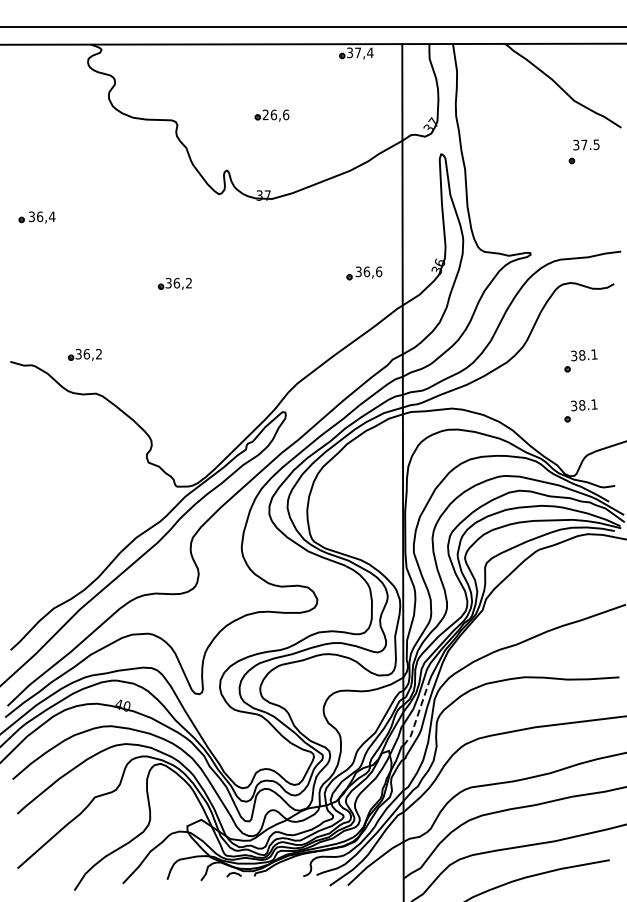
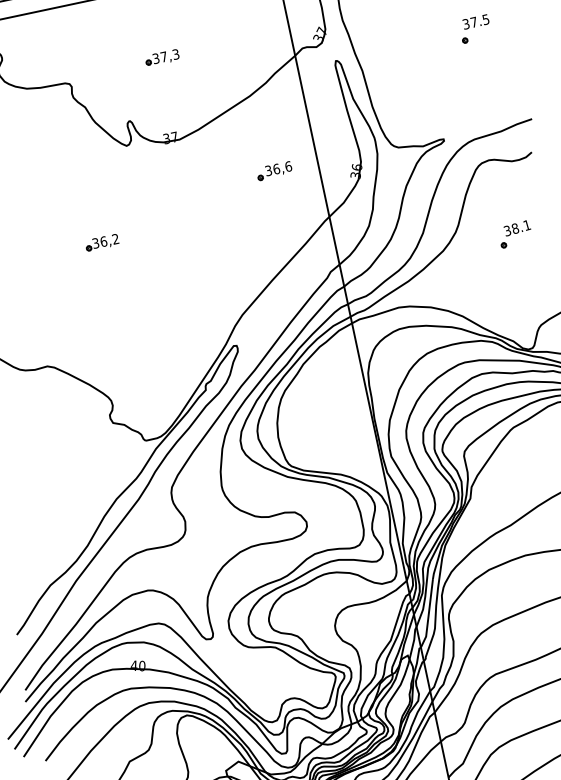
text: (275, 114) -> (165, 56), 26,6 -> 37,3
part: (364, 273) -> (274, 171), moved
part: (84, 354) -> (28, 330), removed
part: (580, 410) -> (525, 282), removed
line: (417, 715) -> (428, 615), dashed -> solid

